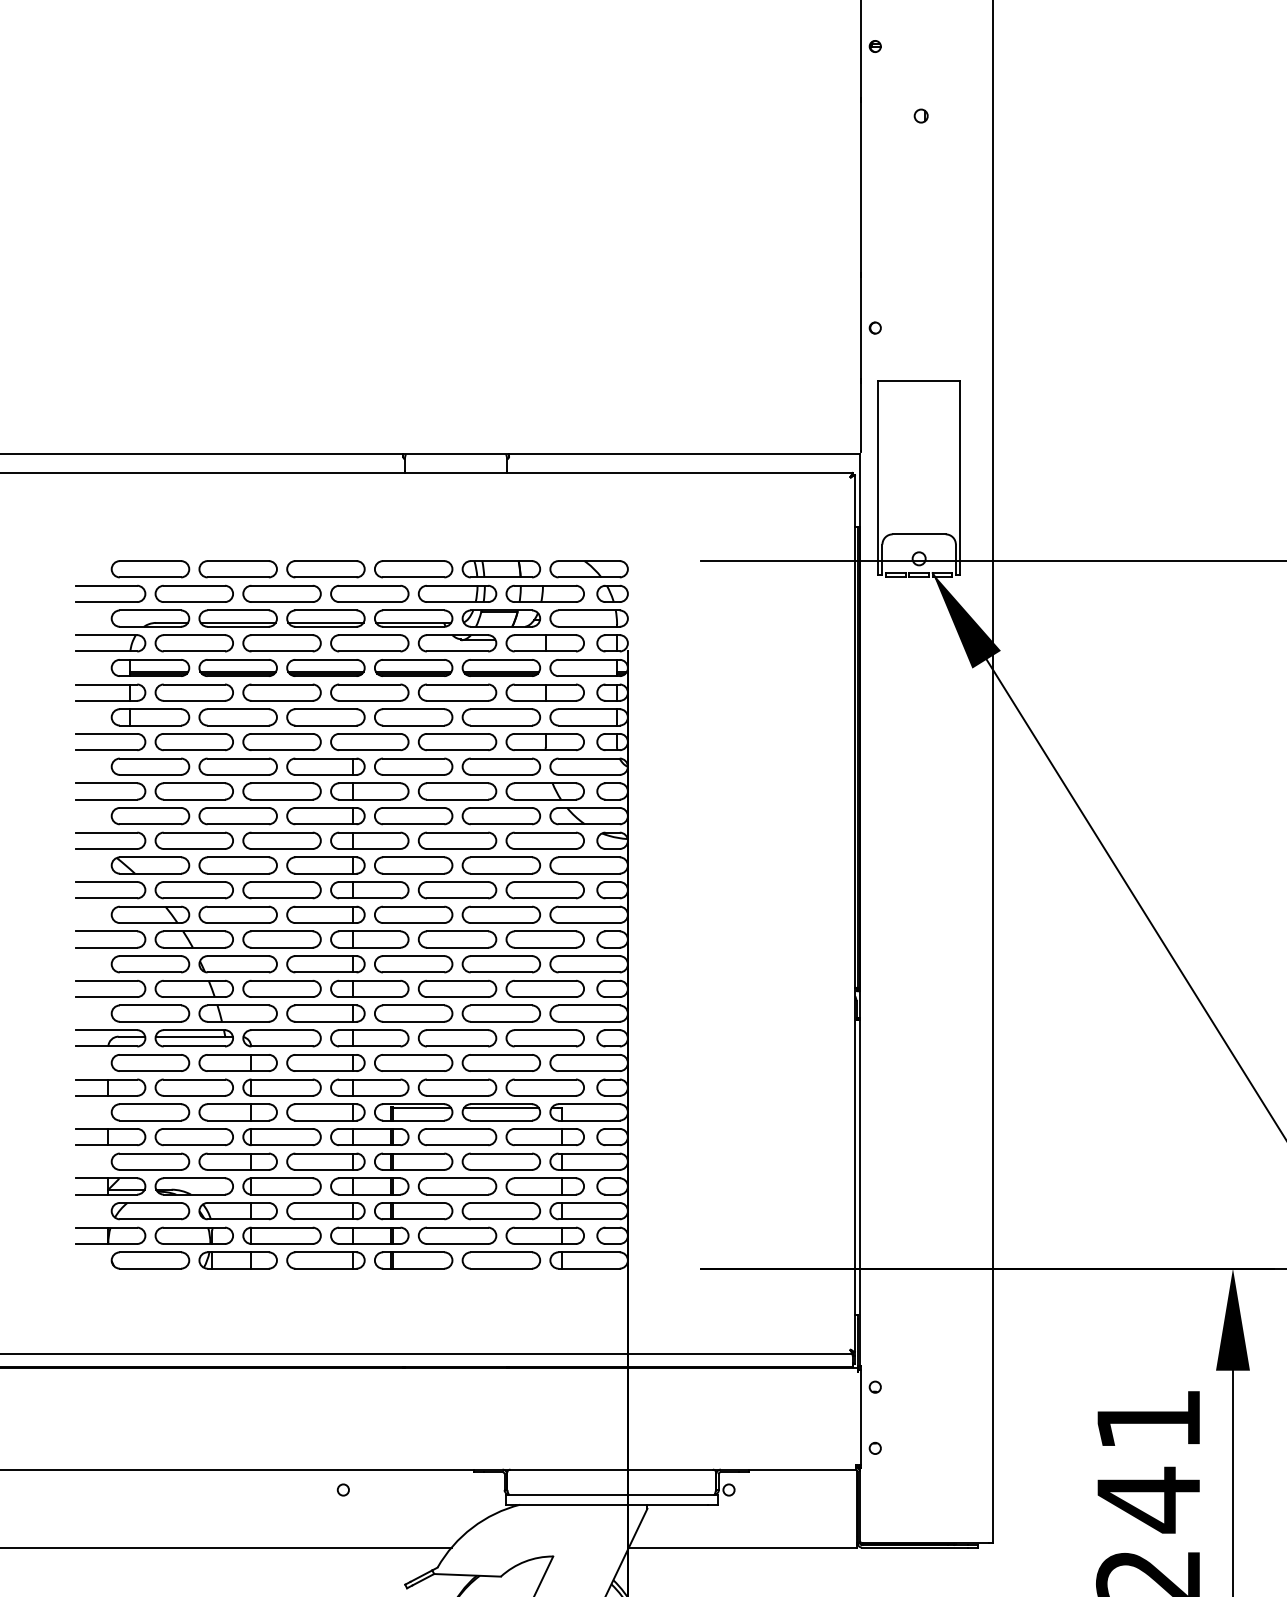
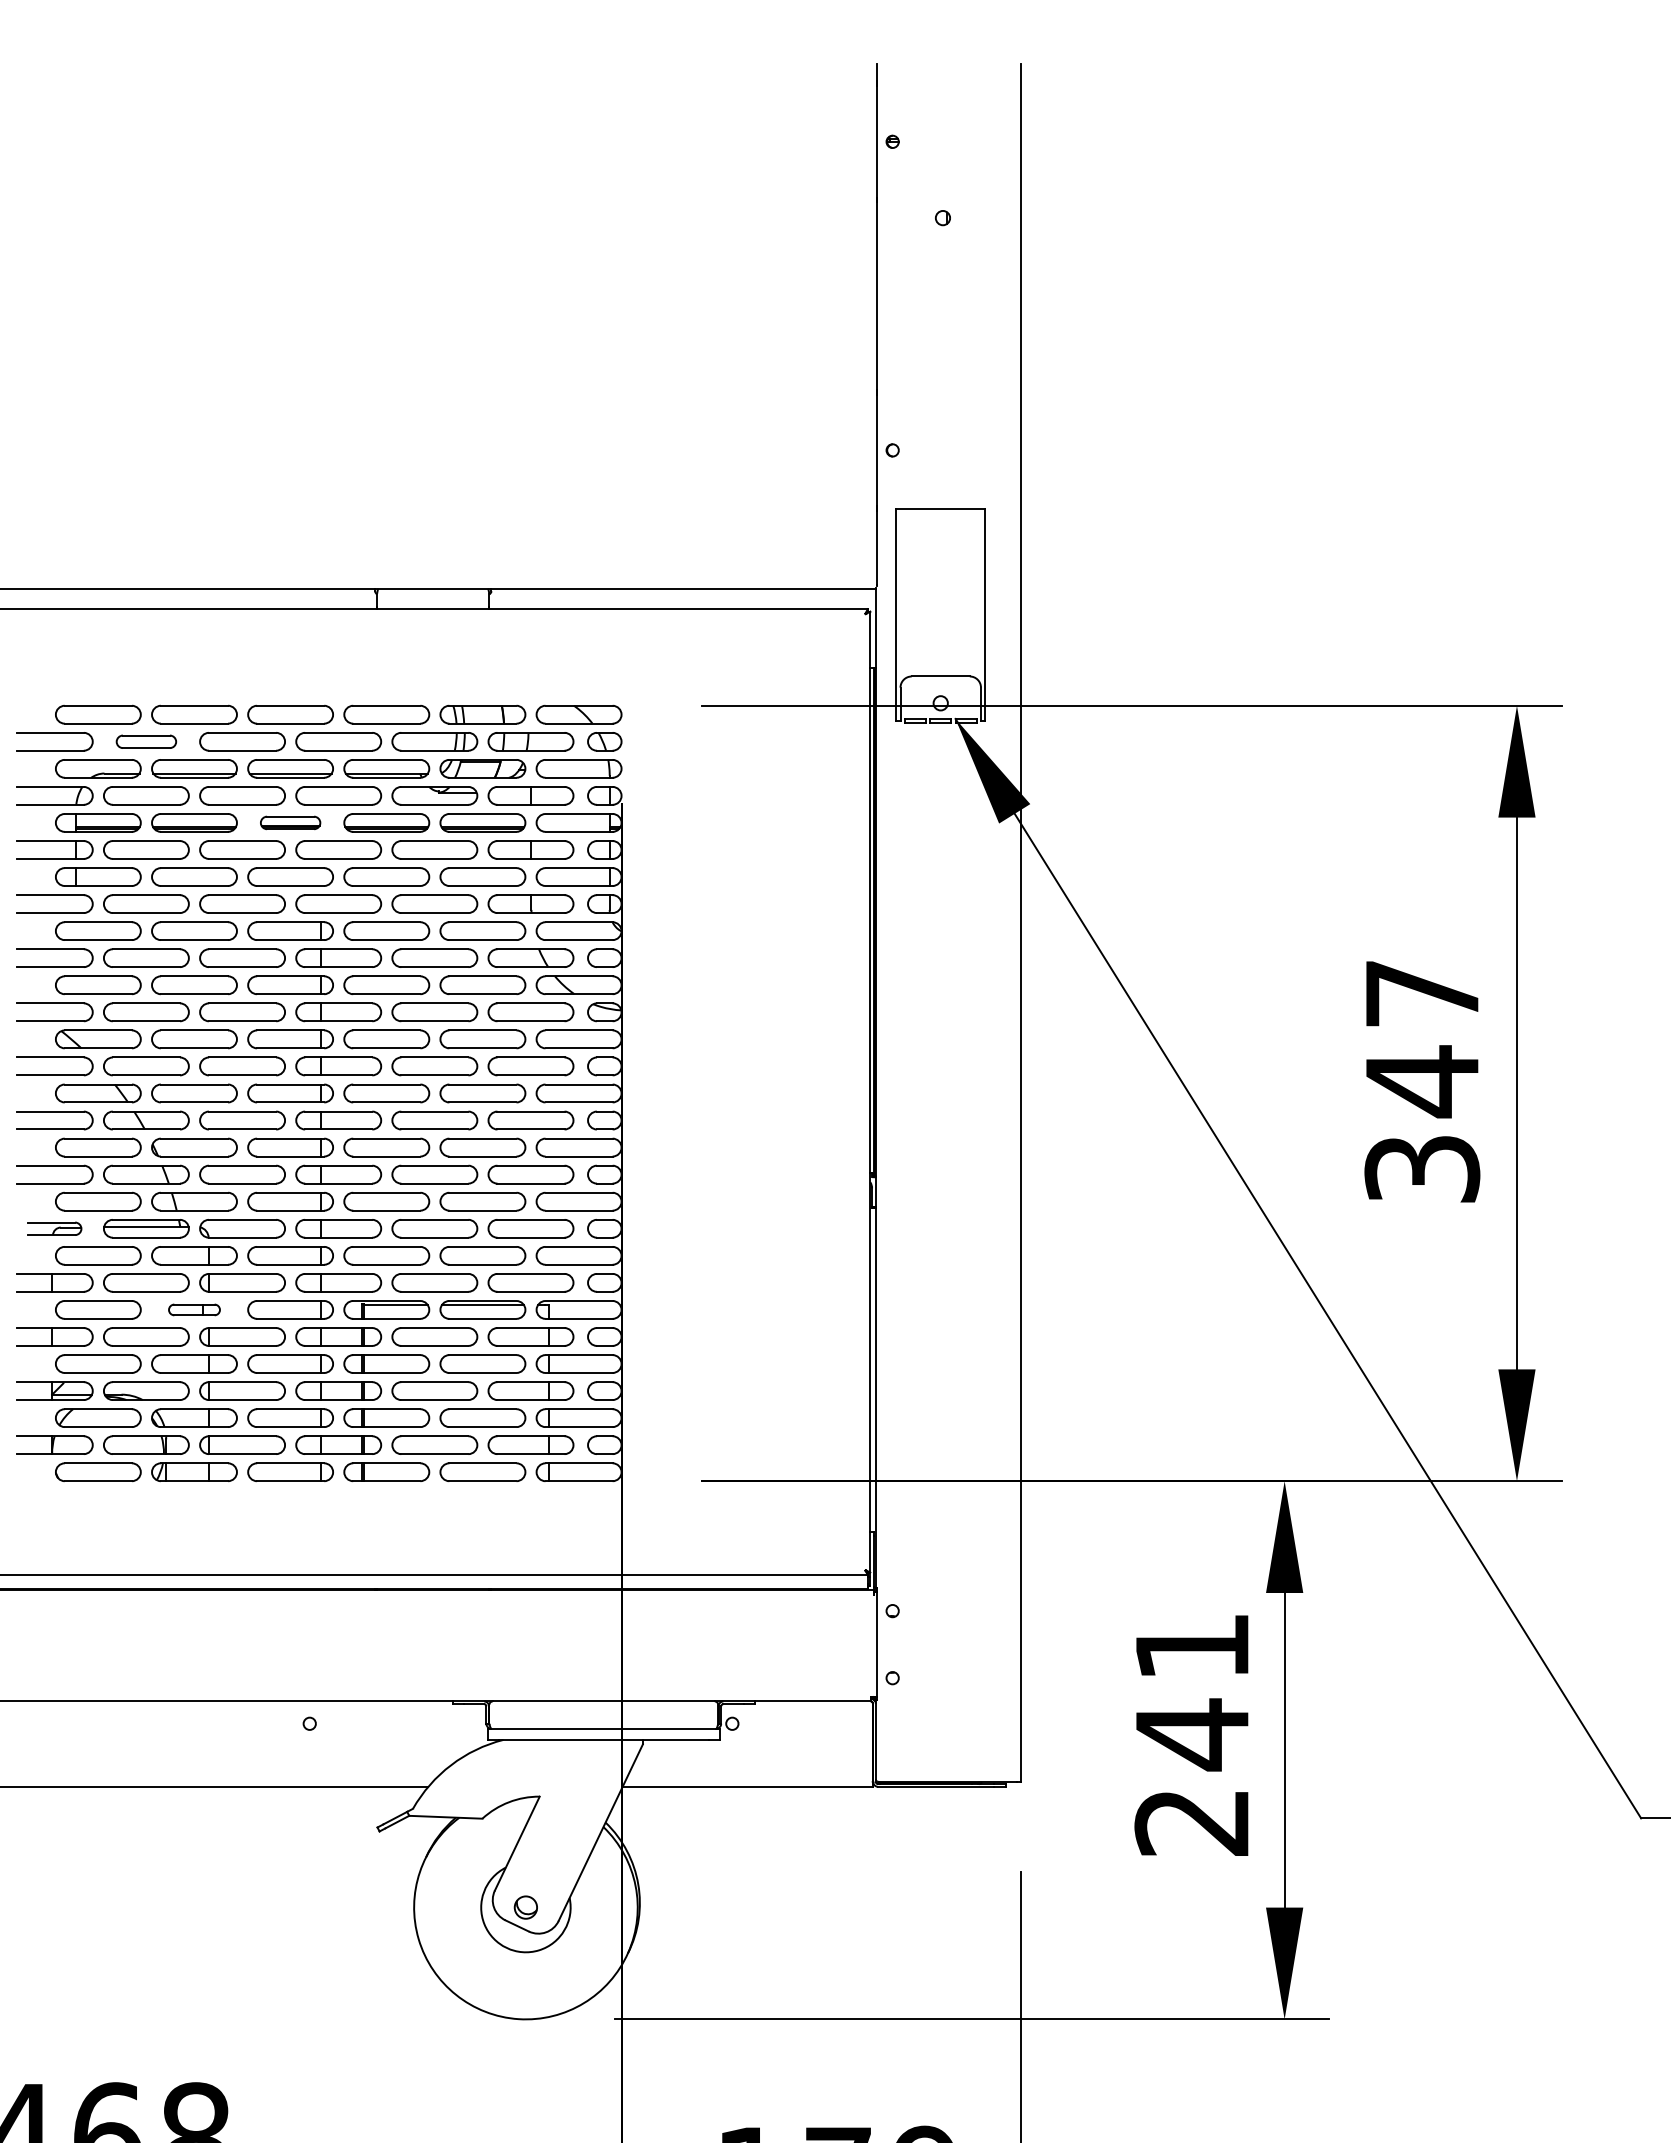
part: (194, 593) -> (146, 741), size x0.7
part: (325, 667) -> (290, 822), size x0.7
part: (110, 1038) -> (54, 1228), size x0.7
part: (238, 1111) -> (194, 1309), size x0.6

